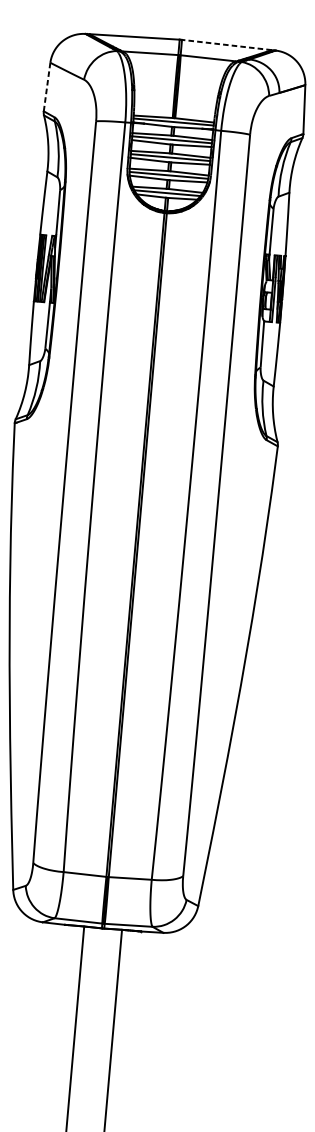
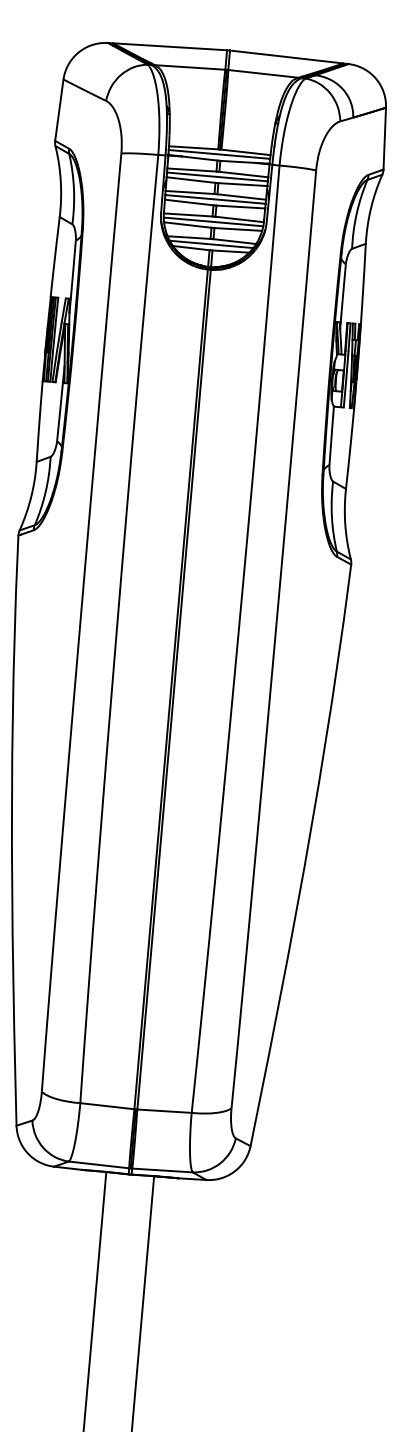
line: (226, 44) -> (286, 56), dashed -> solid
line: (47, 87) -> (59, 110), dashed -> solid

